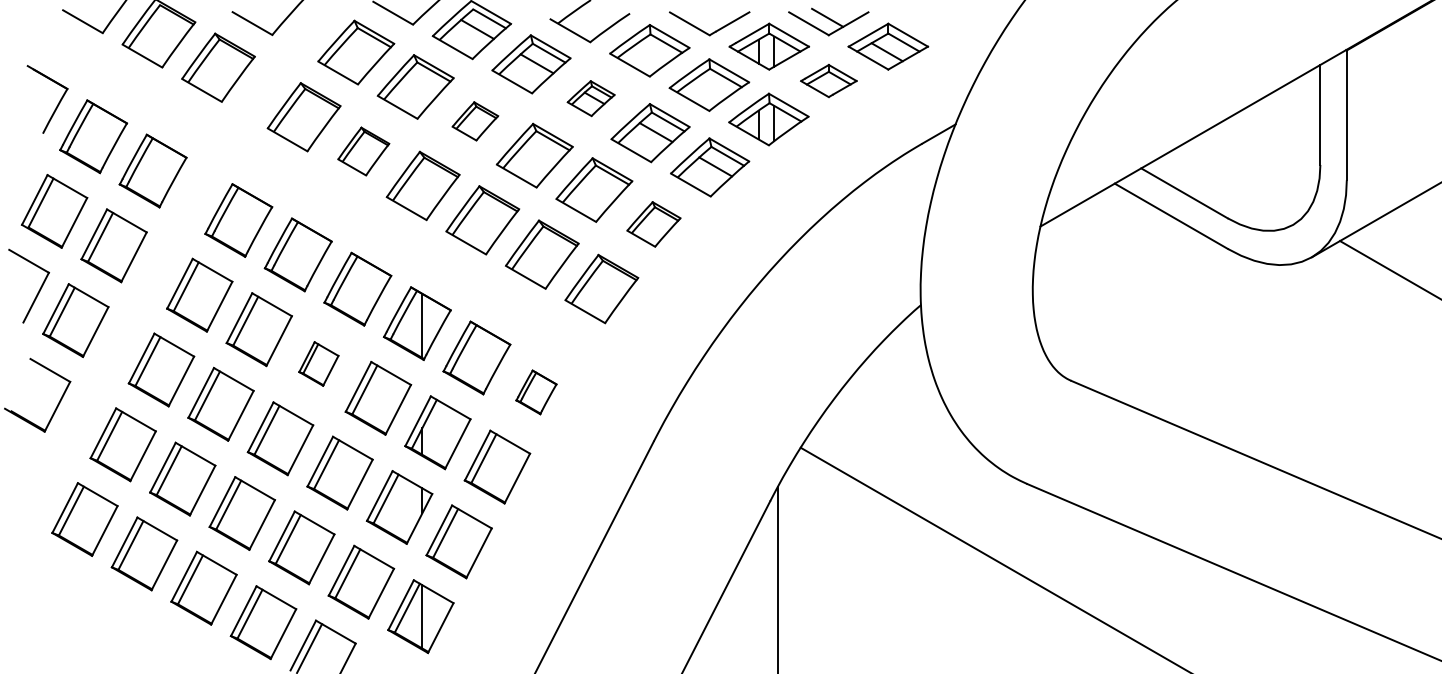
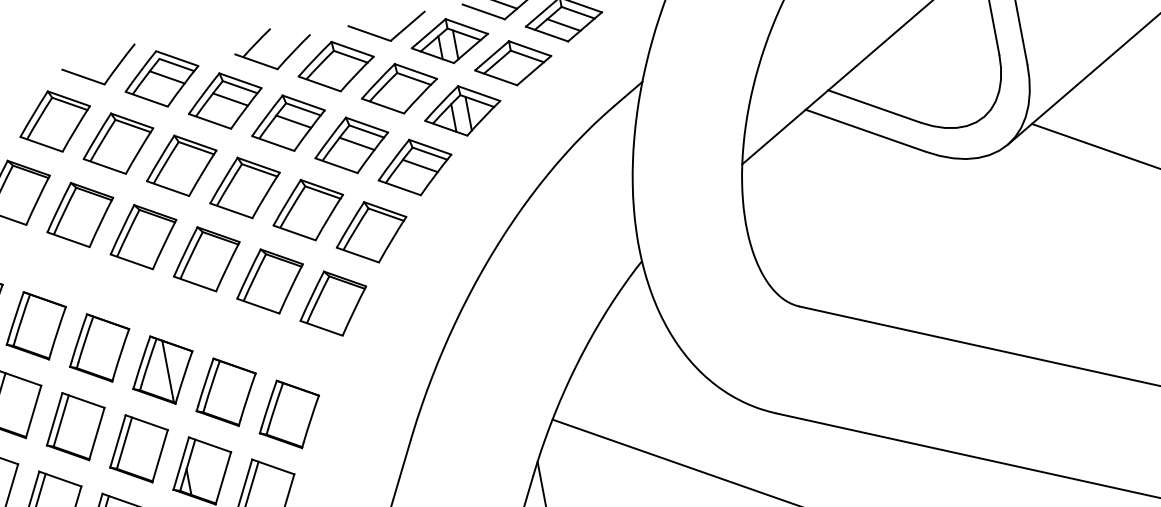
part: (828, 80) -> (512, 62), size x1.43
part: (591, 98) -> (288, 122), size x1.67
part: (475, 121) -> (181, 165), size x1.67
part: (363, 151) -> (80, 214), size x1.43
part: (653, 224) -> (371, 232), size x1.43
part: (318, 363) -> (75, 426), size x1.67
part: (536, 392) -> (289, 414), size x1.67

